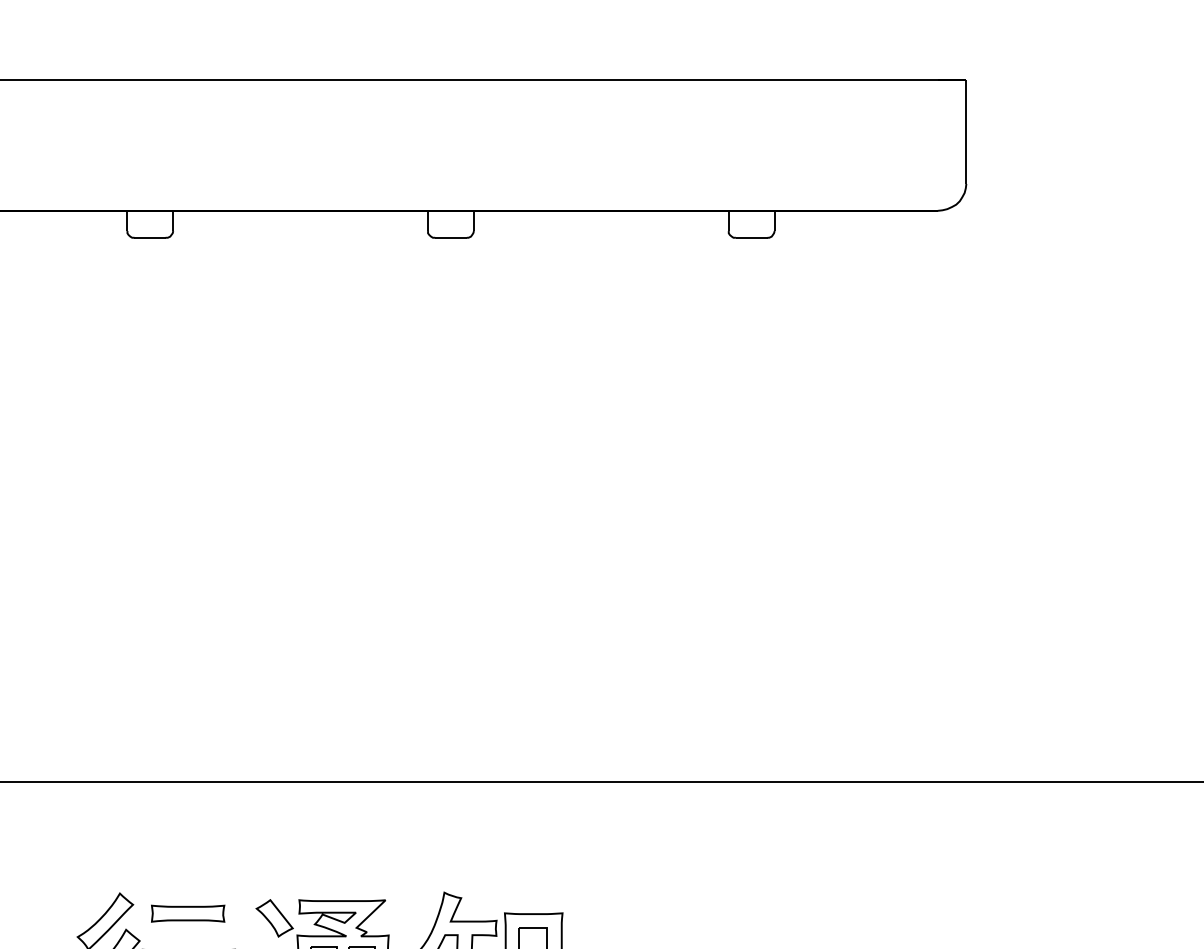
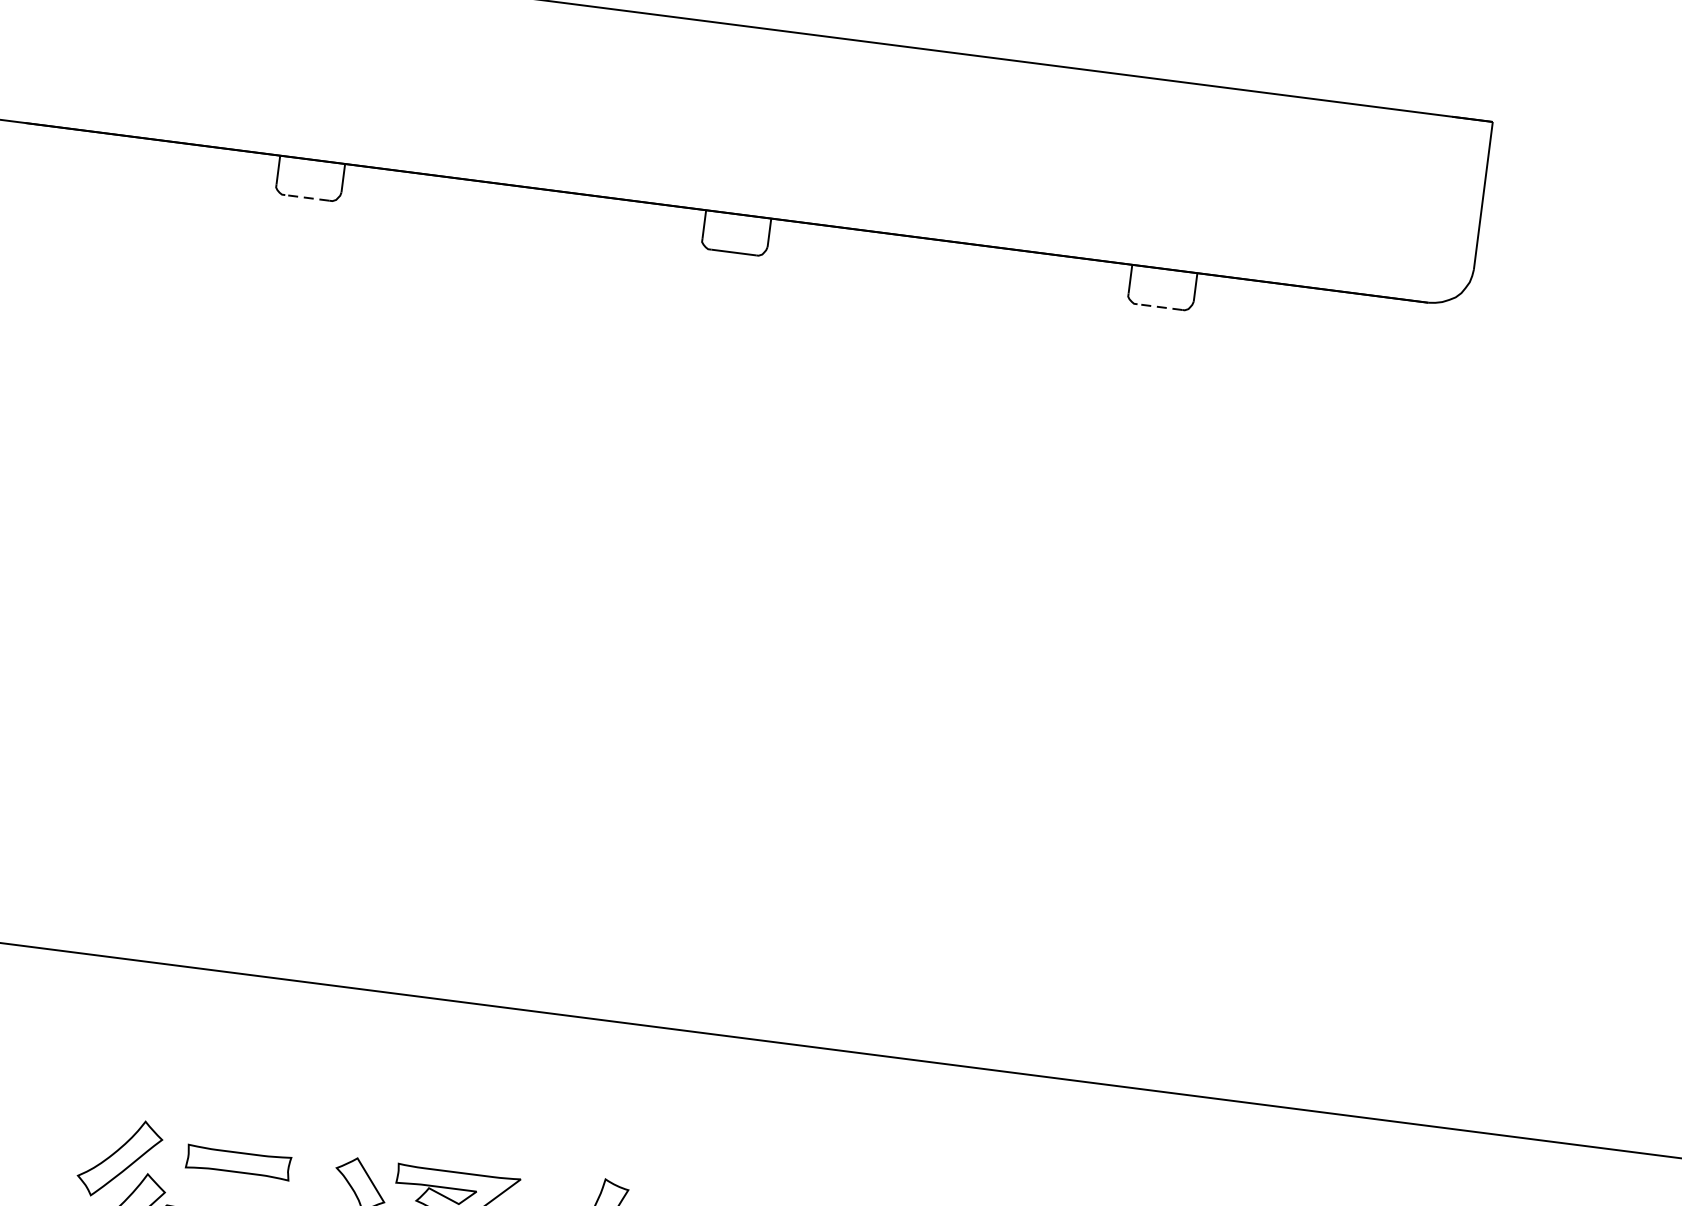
line: (150, 237) -> (308, 197), solid -> dashed
line: (751, 237) -> (1159, 306), solid -> dashed

